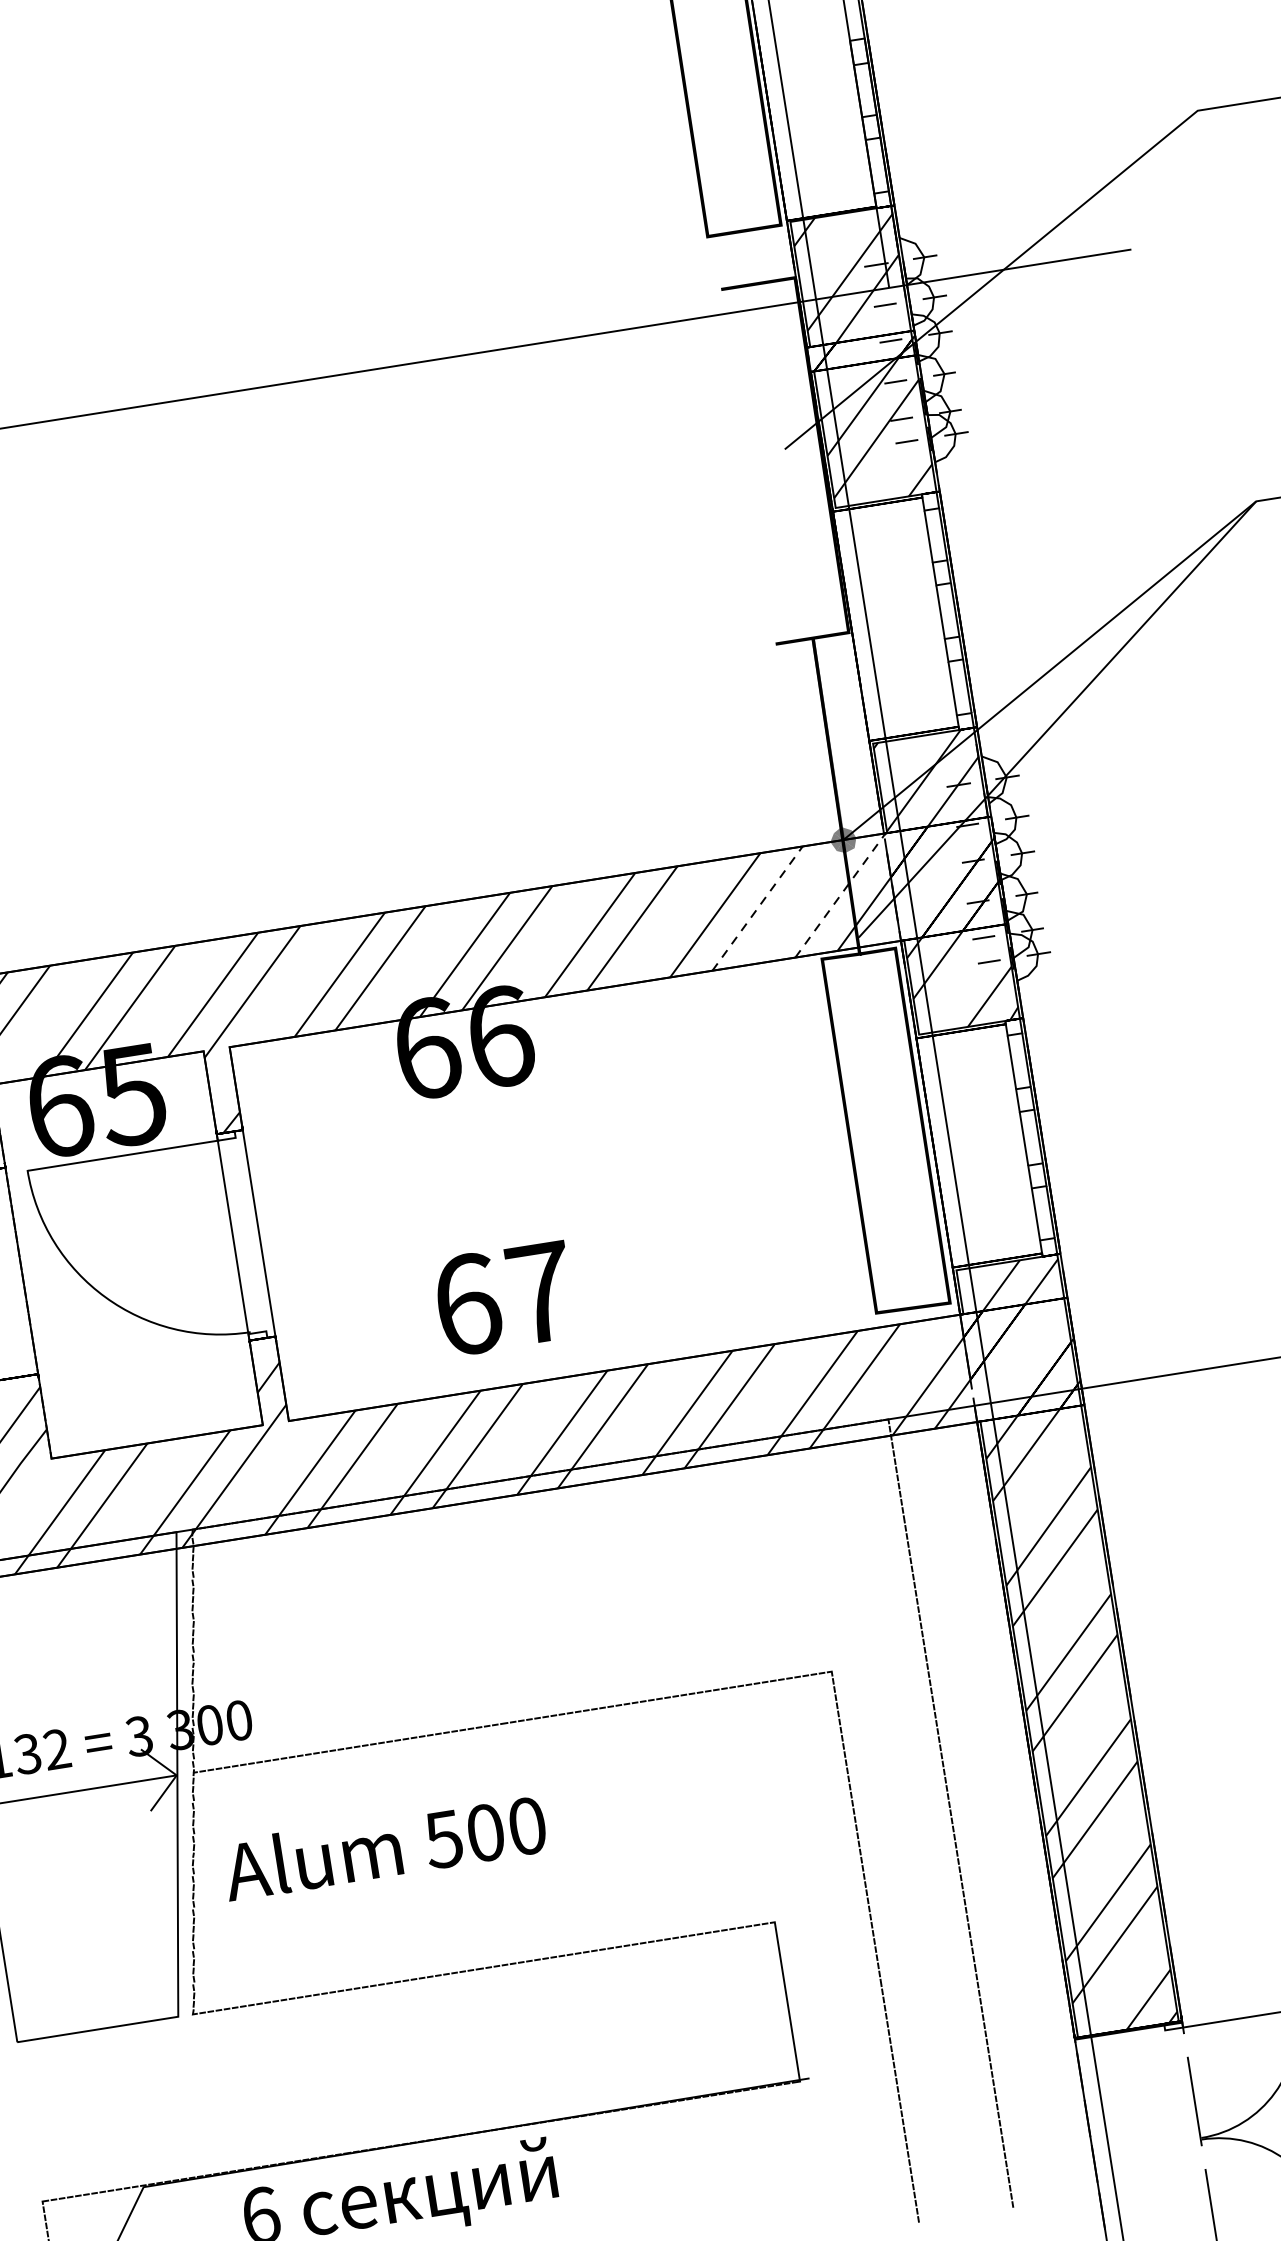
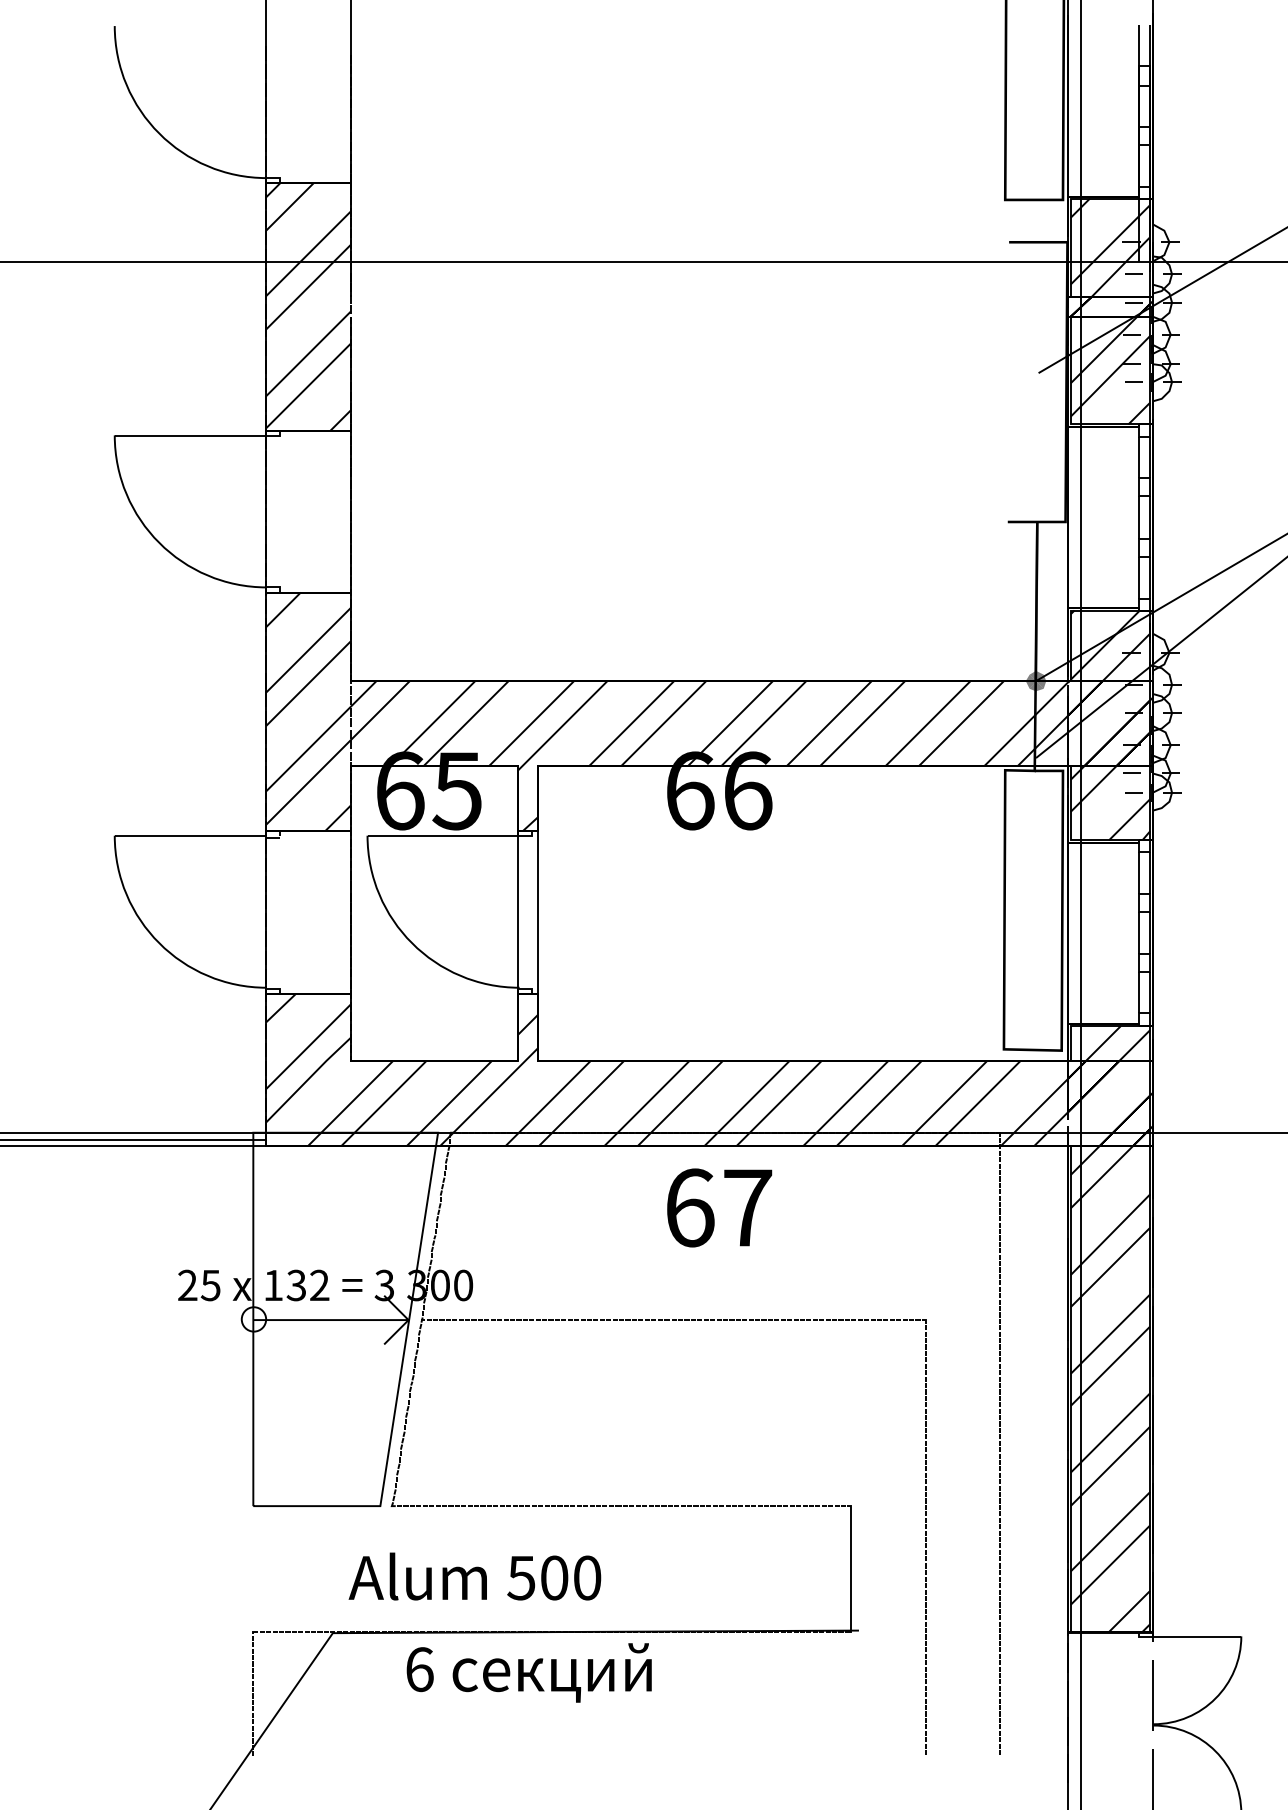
line: (839, 896) -> (1026, 724), dashed -> solid
line: (757, 908) -> (961, 723), dashed -> solid
text: (504, 1298) -> (719, 1207), moved
text: (384, 1846) -> (474, 1576), moved

